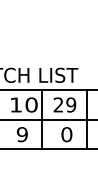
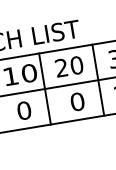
text: (71, 104) -> (77, 64), 29 -> 20
text: (22, 134) -> (24, 110), 9 -> 0

